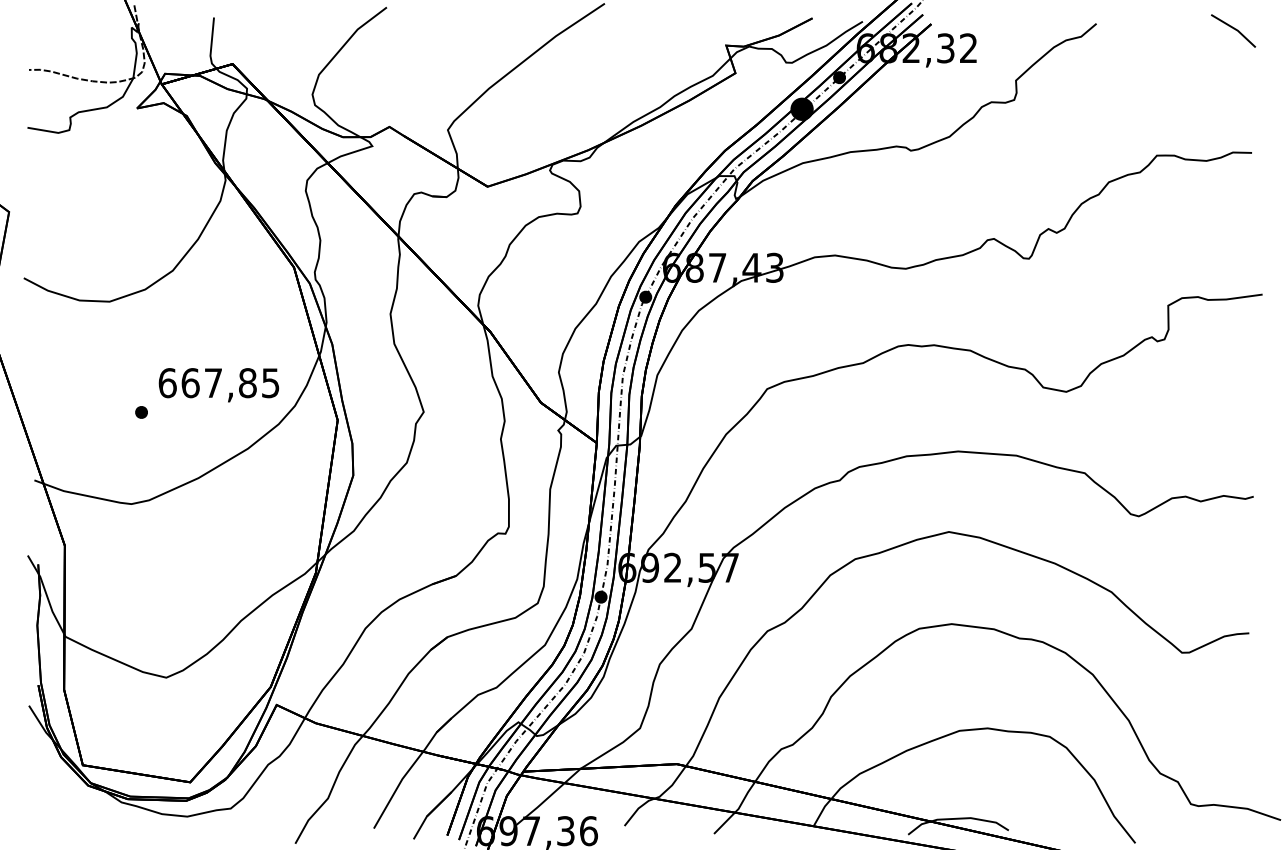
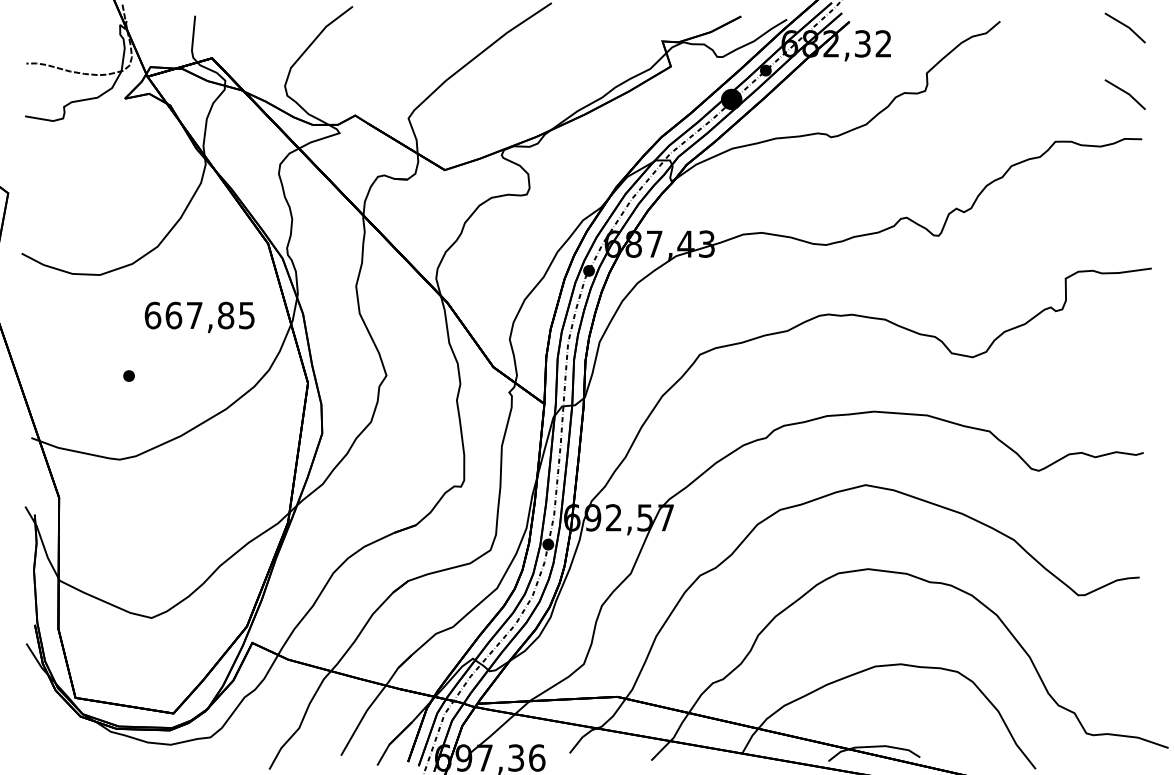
line: (1233, 102) -> (1125, 93), added
text: (218, 385) -> (199, 317), moved

